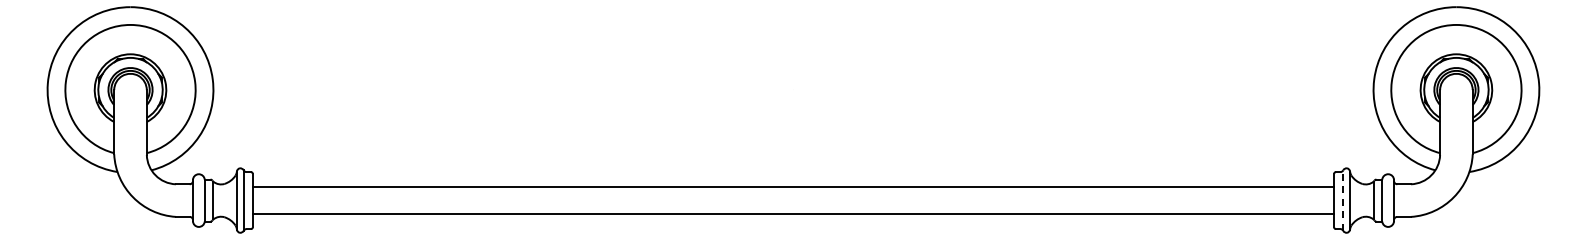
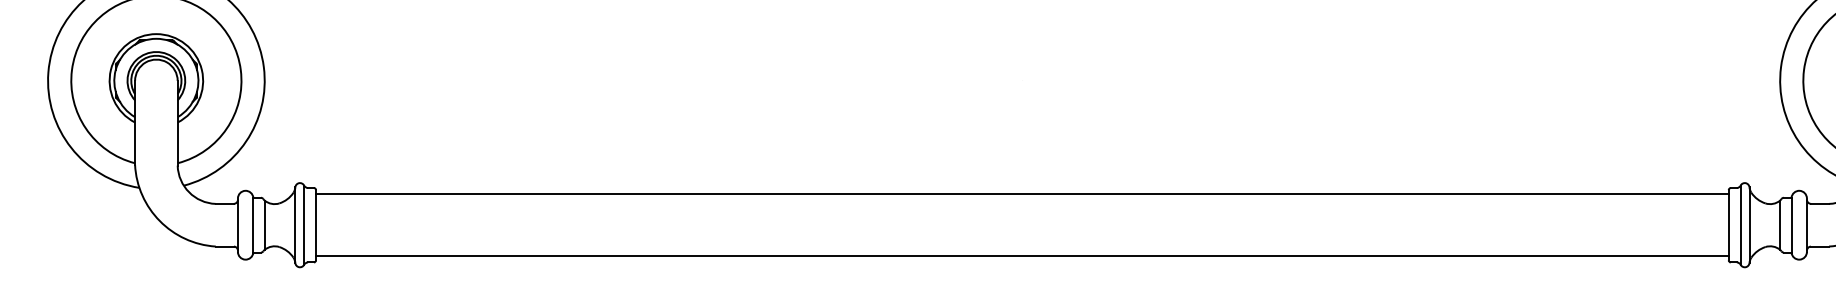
line: (793, 186) -> (1022, 193), moved
line: (1343, 200) -> (1740, 225), dashed -> solid
line: (793, 213) -> (1022, 256), moved

